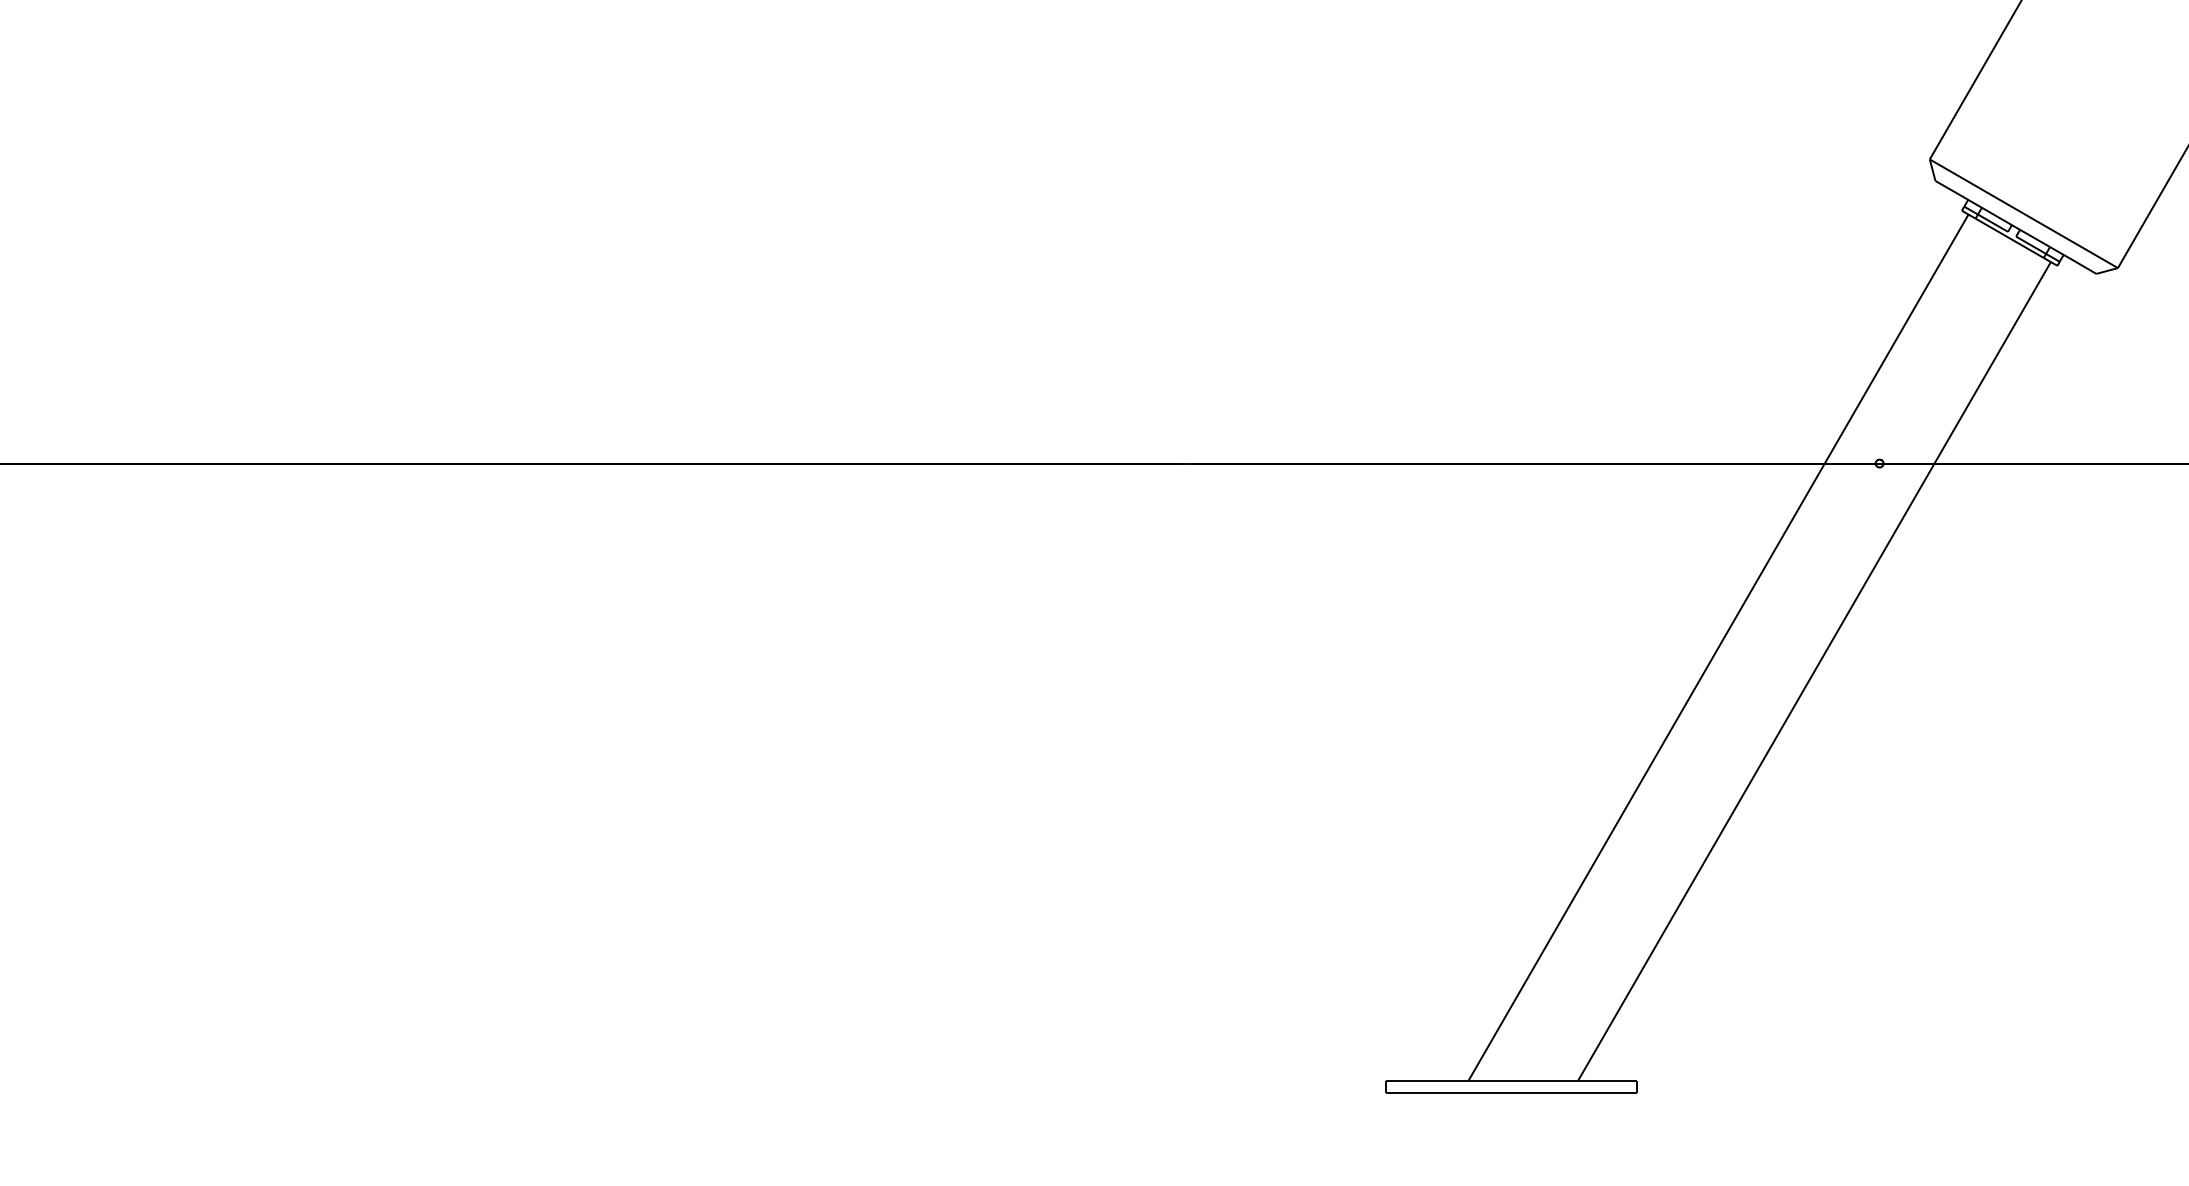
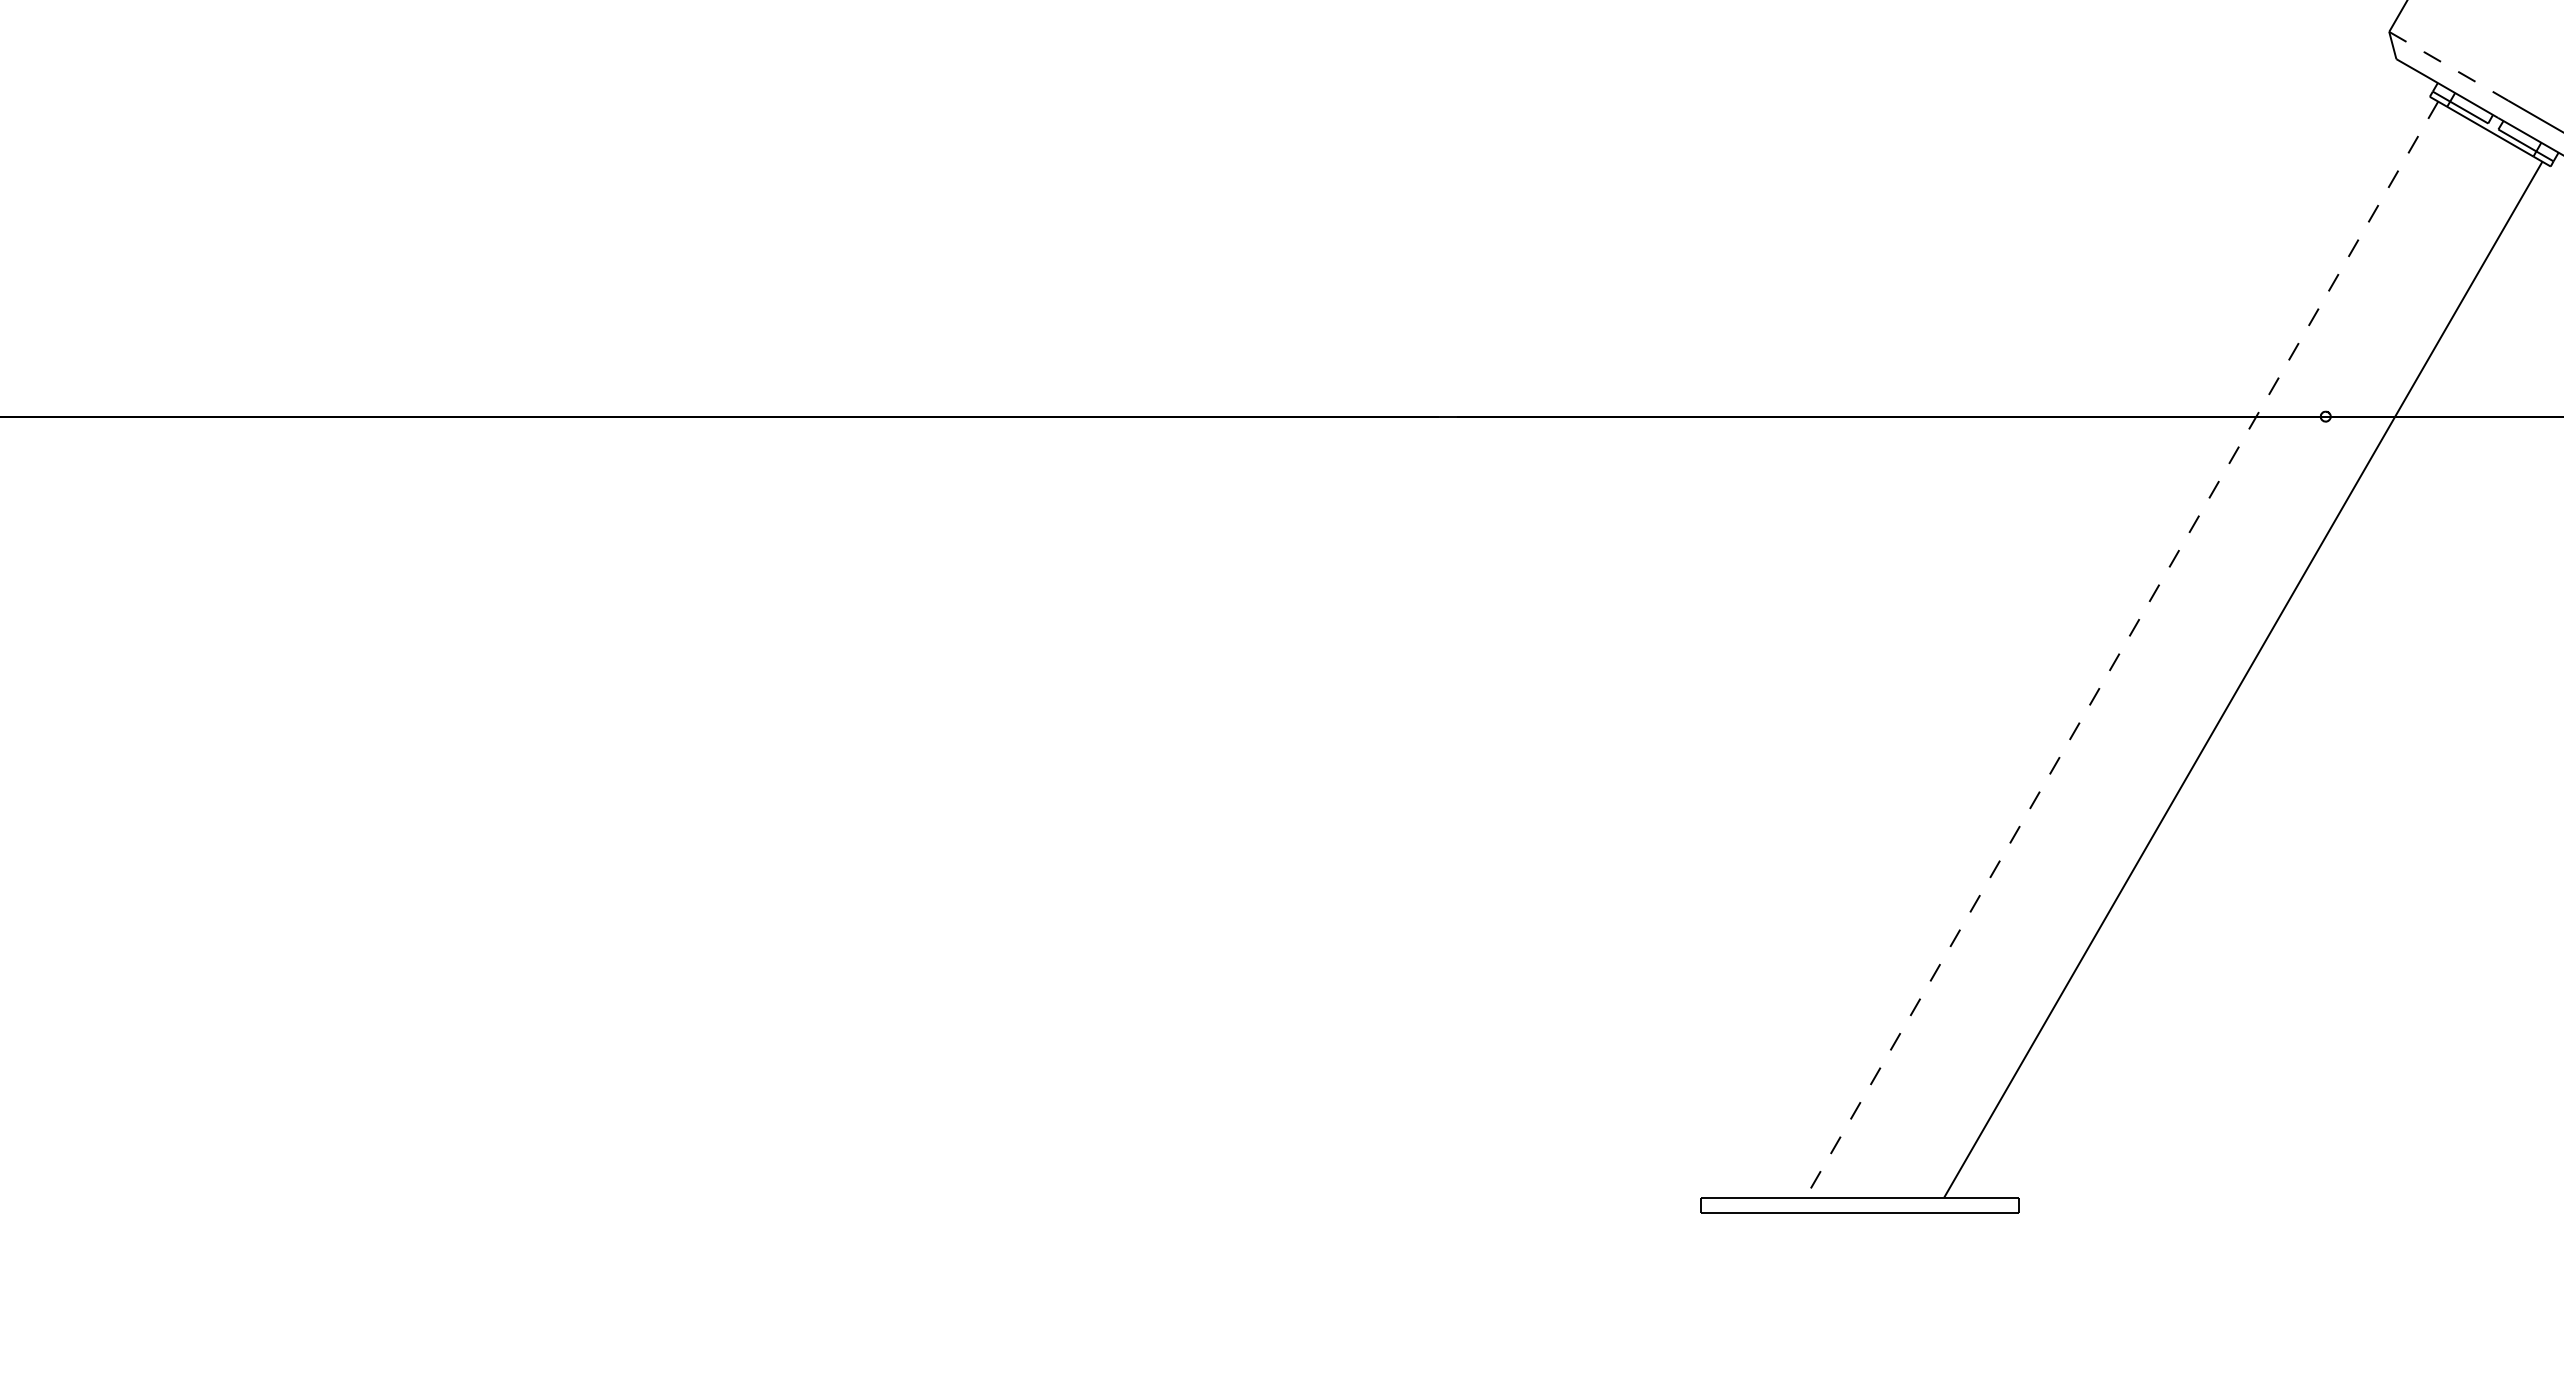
line: (1976, 186) -> (2448, 66), solid -> dashed
line: (1718, 648) -> (2121, 650), solid -> dashed

